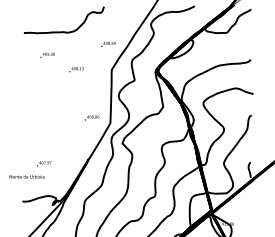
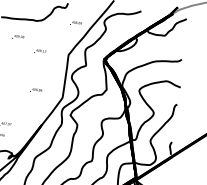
text: (108, 44) -> (76, 23), moved
text: (92, 117) -> (36, 90), moved

